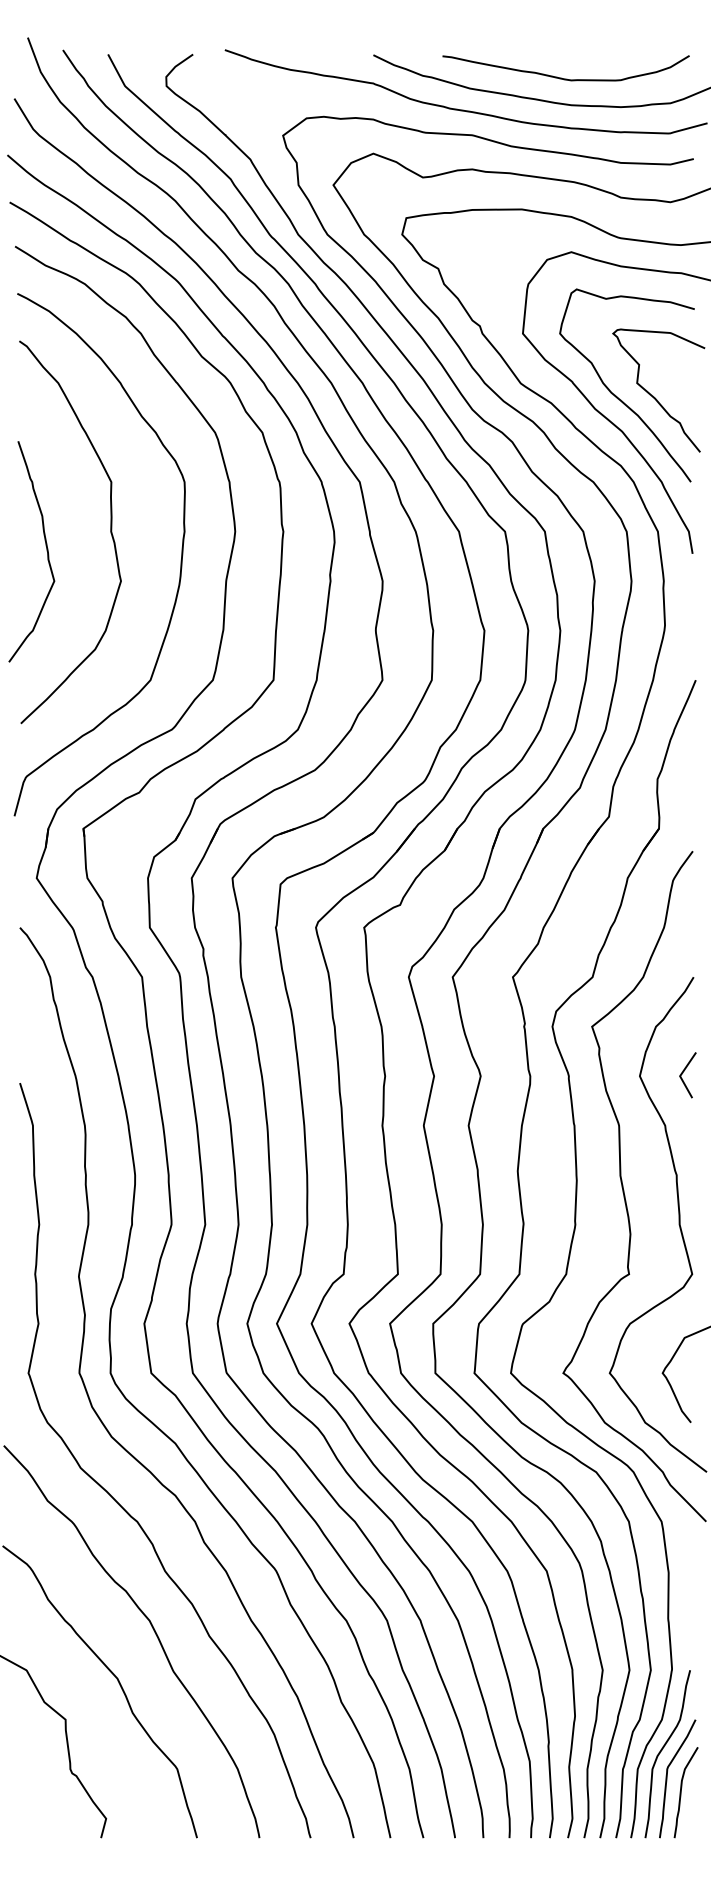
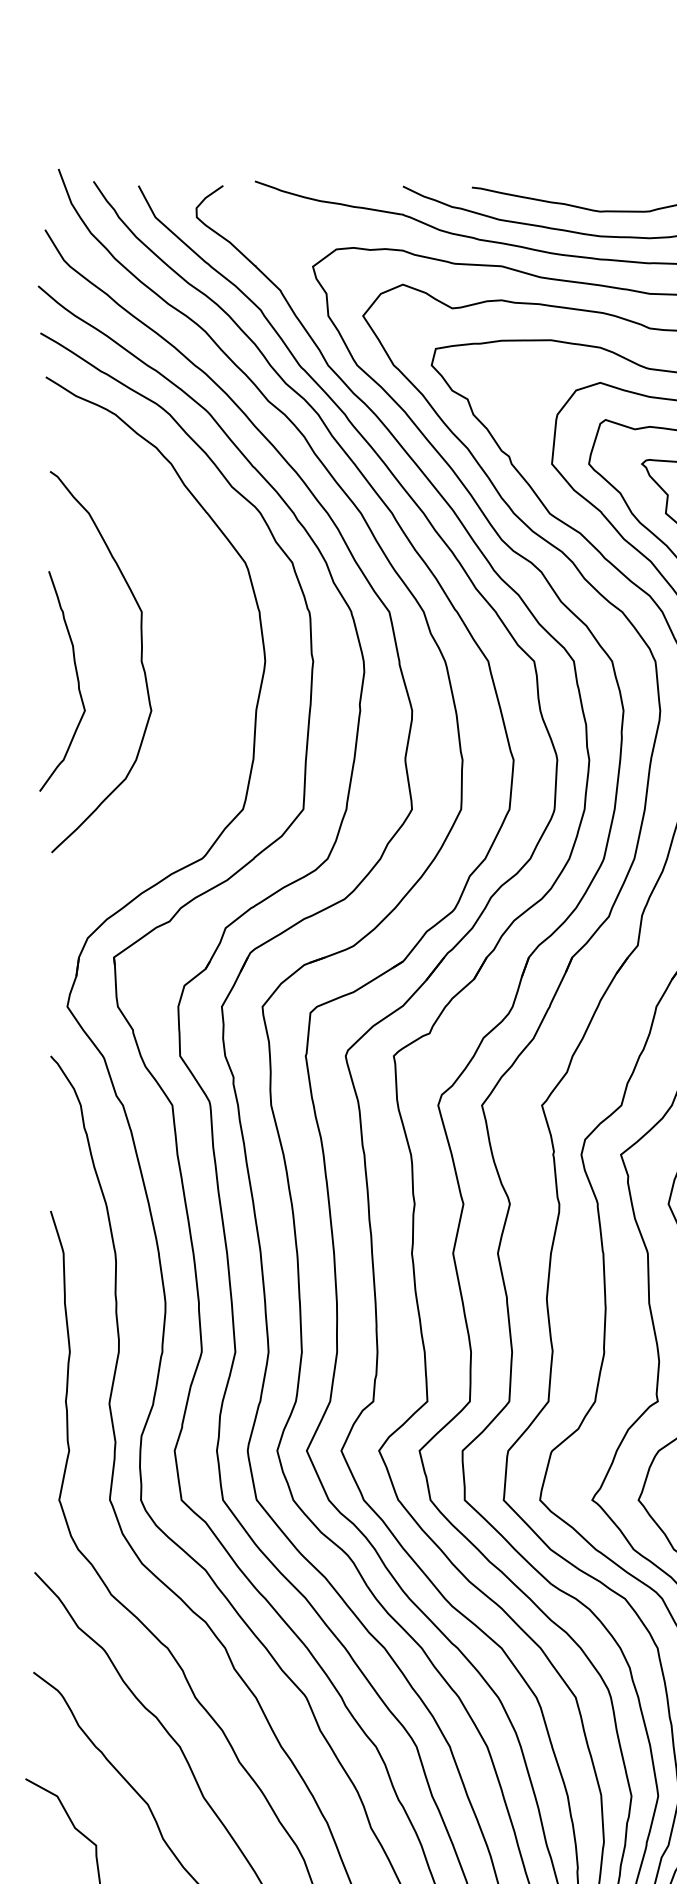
curve: (180, 560) -> (210, 690), removed

